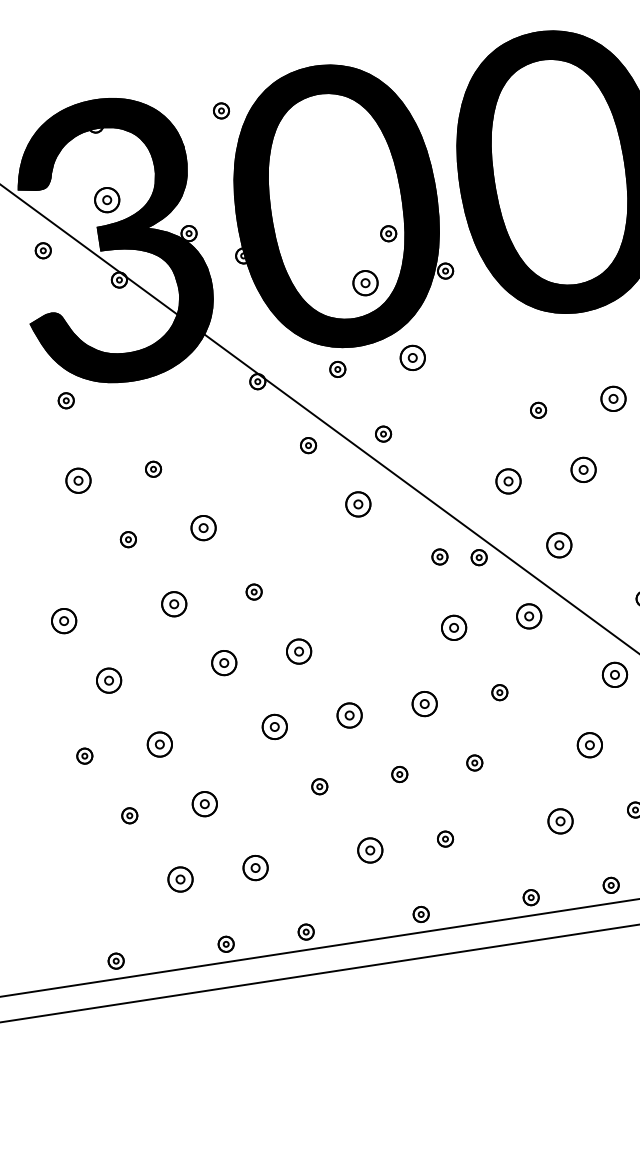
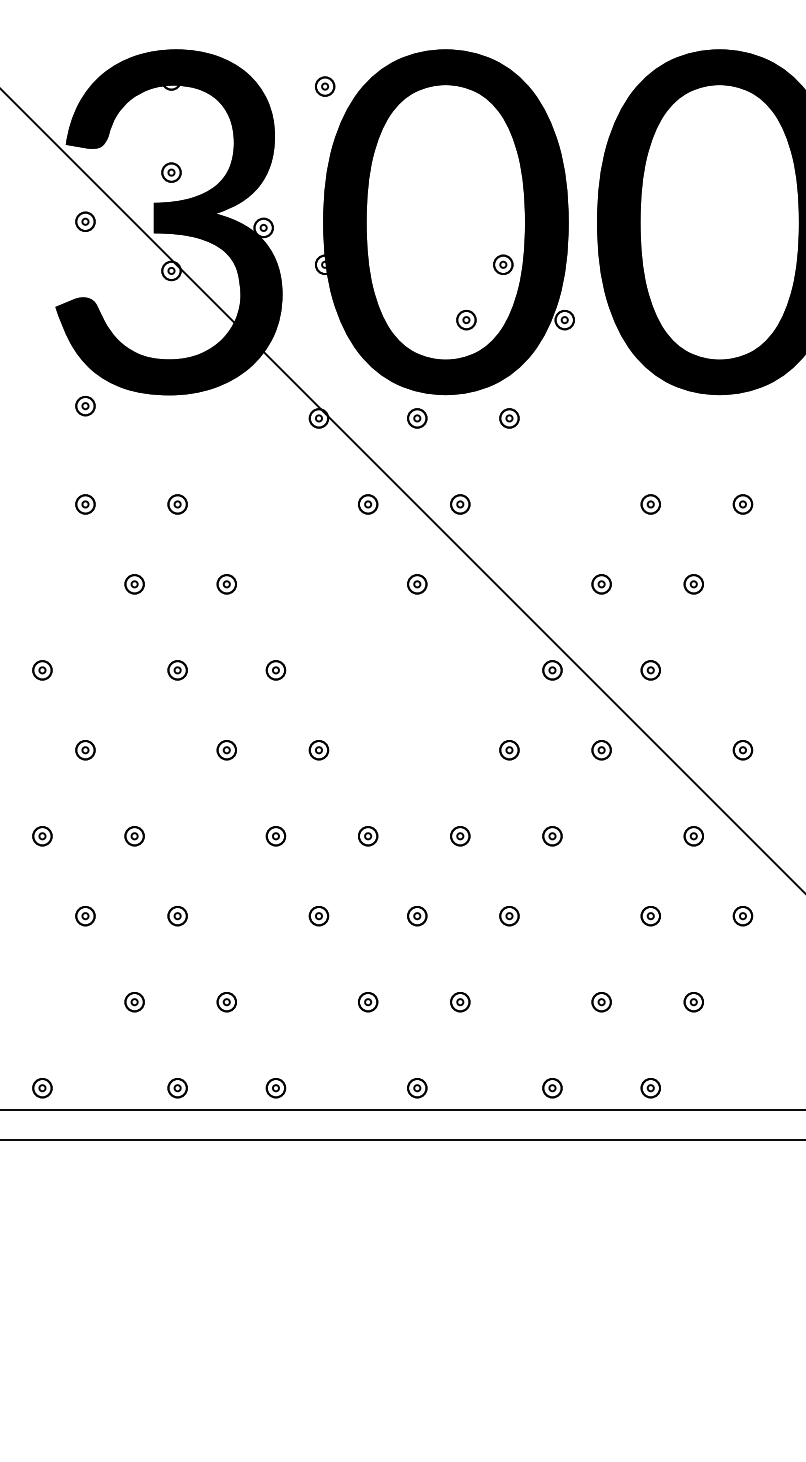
part: (107, 199) -> (171, 172), size x0.62
part: (365, 283) -> (466, 320), size x0.62
part: (412, 358) -> (509, 418), size x0.62
part: (613, 399) -> (742, 504), size x0.62
part: (583, 470) -> (693, 584), size x0.62
part: (78, 480) -> (85, 504), size x0.62
part: (508, 481) -> (601, 584), size x0.62
part: (358, 504) -> (417, 584), size x0.62
part: (203, 528) -> (226, 584), size x0.62
part: (558, 545) -> (650, 670), size x0.62
part: (439, 557) -> (505, 662), removed
part: (174, 604) -> (177, 670), size x0.62
part: (529, 616) -> (601, 750), size x0.62
part: (64, 621) -> (42, 670), size x0.62
part: (454, 628) -> (509, 750), size x0.62
part: (298, 651) -> (318, 750), size x0.62
part: (223, 663) -> (226, 750), size x0.62
part: (614, 675) -> (693, 836), size x0.62
part: (109, 681) -> (85, 750), size x0.62
part: (425, 704) -> (460, 836), size x0.62
part: (350, 715) -> (368, 836), size x0.62
part: (274, 727) -> (275, 836), size x0.62
part: (159, 744) -> (134, 836), size x0.62
part: (589, 745) -> (650, 916), size x0.62
part: (204, 804) -> (177, 916), size x0.62
part: (560, 821) -> (601, 1002), size x0.62
part: (370, 850) -> (368, 1002), size x0.62
part: (255, 868) -> (226, 1002), size x0.62
part: (180, 879) -> (134, 1002), size x0.62

